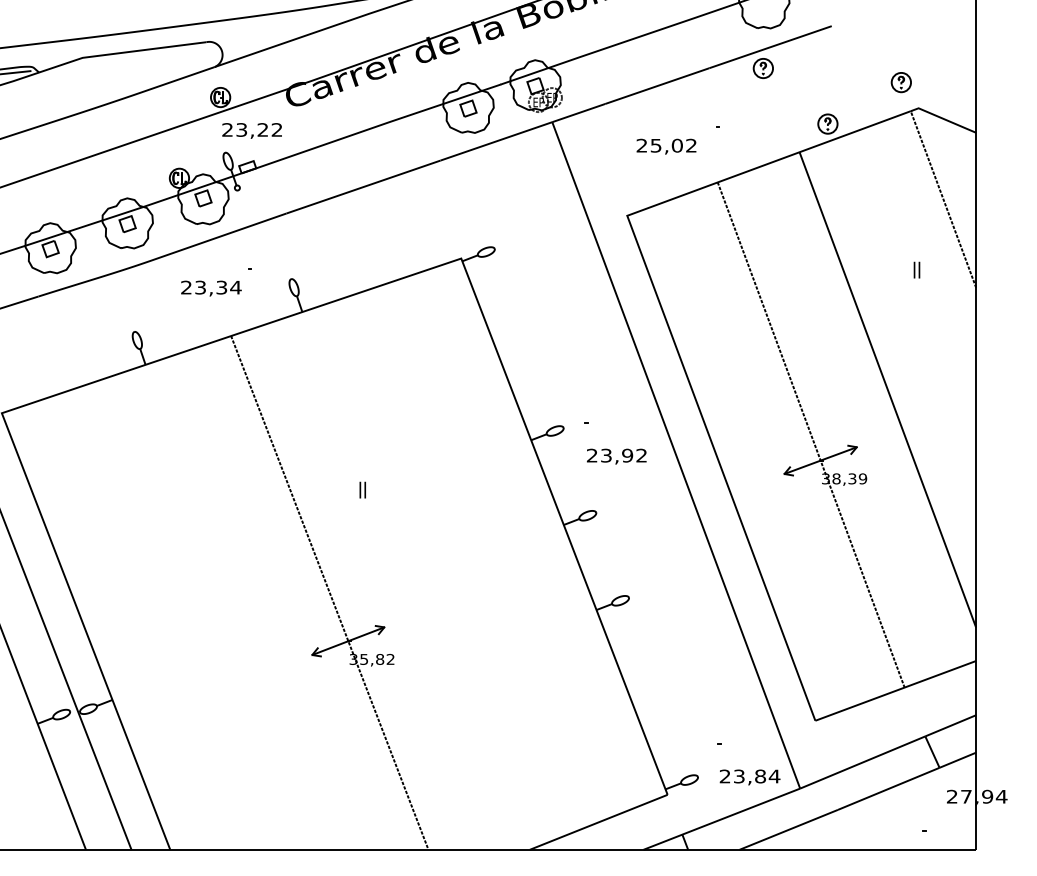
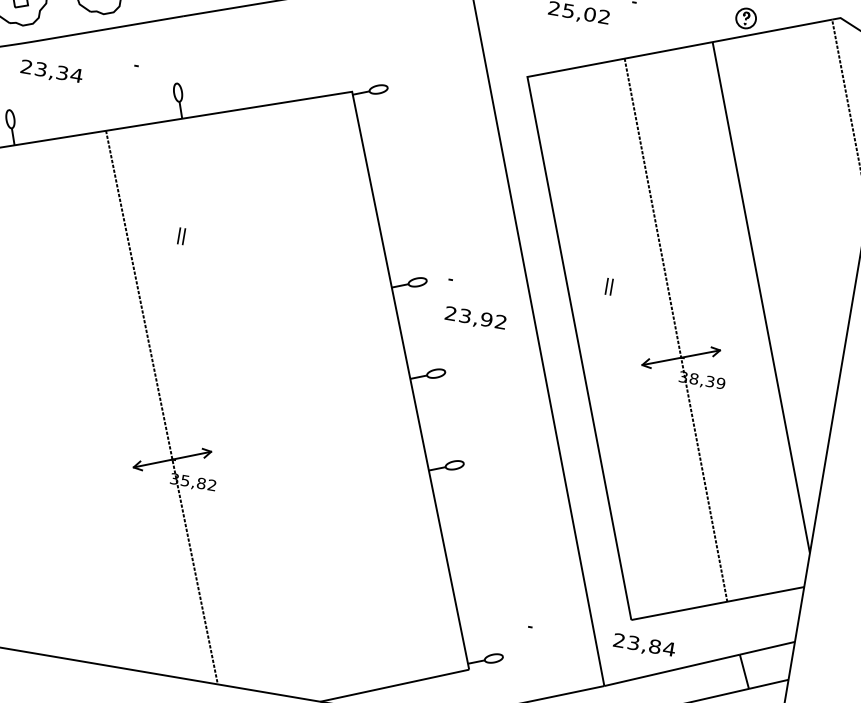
text: (916, 269) -> (608, 286), moved
text: (211, 288) -> (51, 72), moved
text: (362, 489) -> (181, 235), moved
text: (749, 777) -> (643, 645), moved

